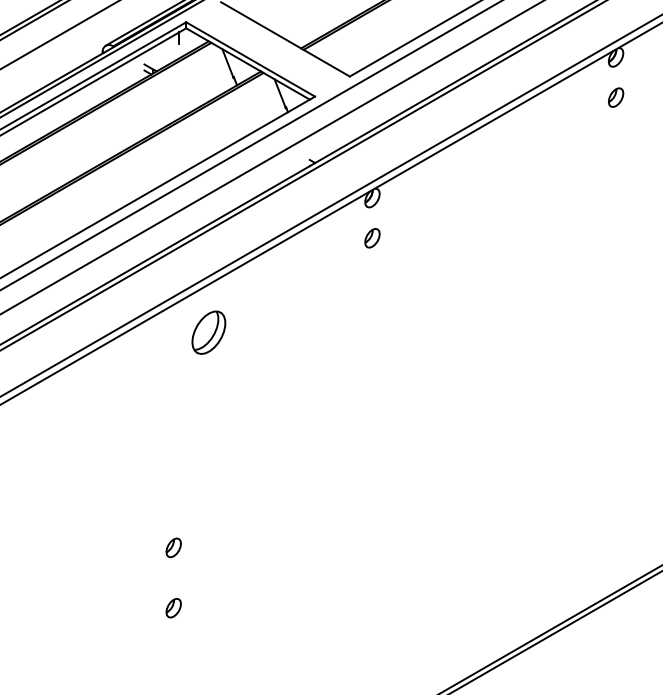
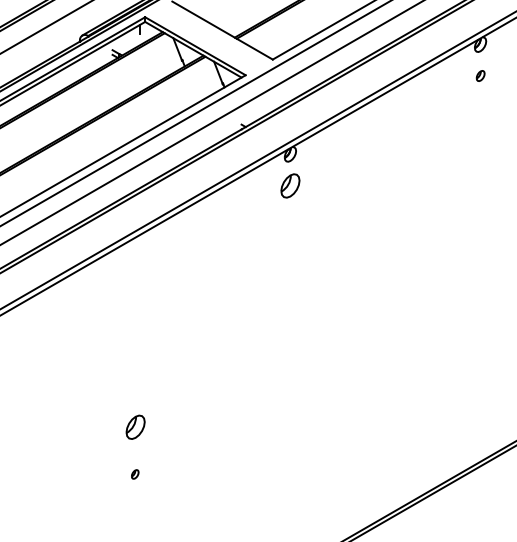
part: (616, 96) -> (480, 75), size x0.7
part: (372, 237) -> (290, 185), size x1.6
part: (208, 332) -> (162, 259), removed
part: (172, 548) -> (134, 427), size x1.6
part: (172, 608) -> (134, 474), size x0.6

